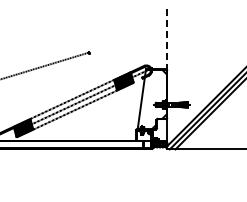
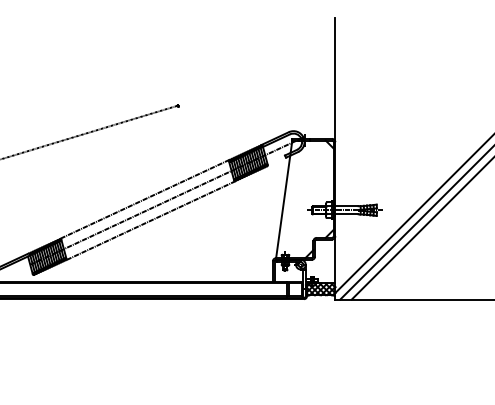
line: (167, 39) -> (335, 79), dashed -> solid

